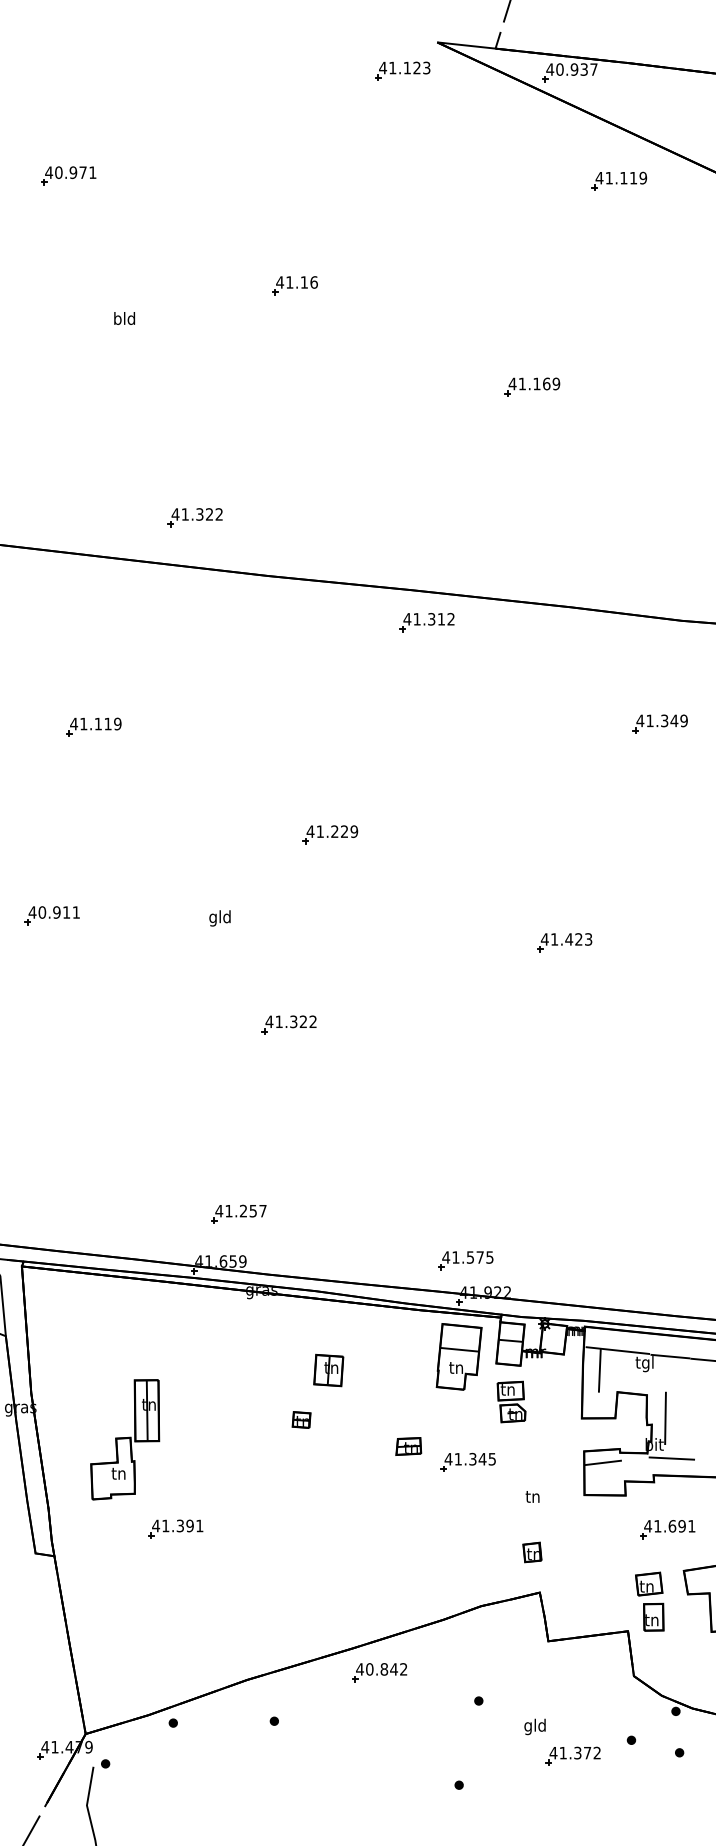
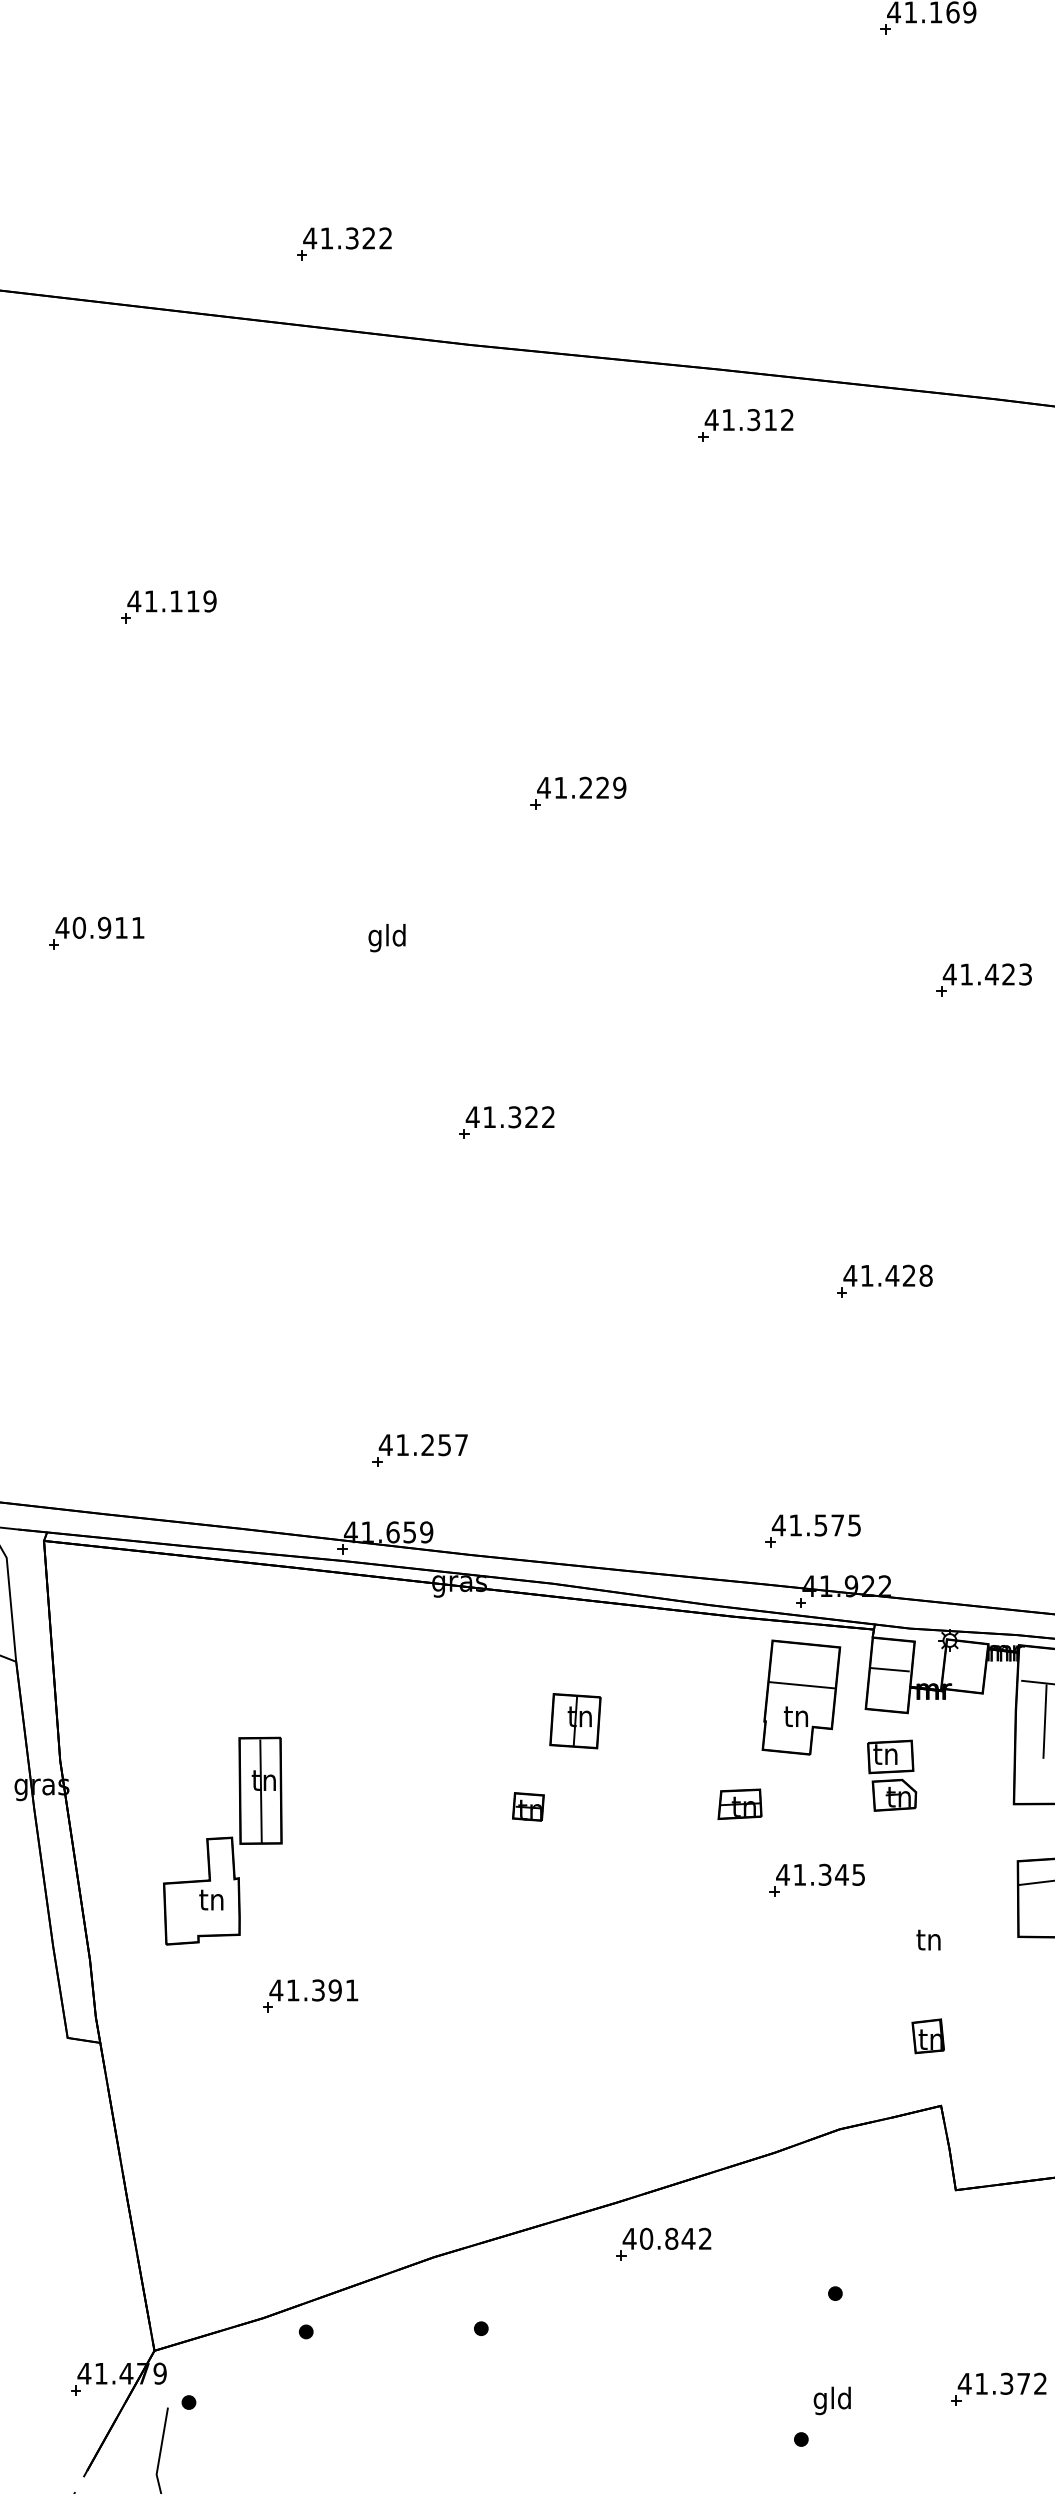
part: (506, 1116) -> (883, 1281), added
part: (408, 1446) -> (739, 1804), moved
text: (534, 1726) -> (831, 2400), moved

